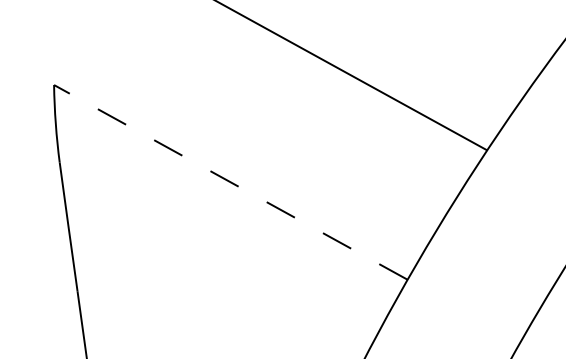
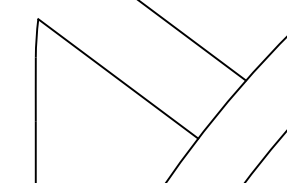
line: (231, 181) -> (118, 78), dashed -> solid

